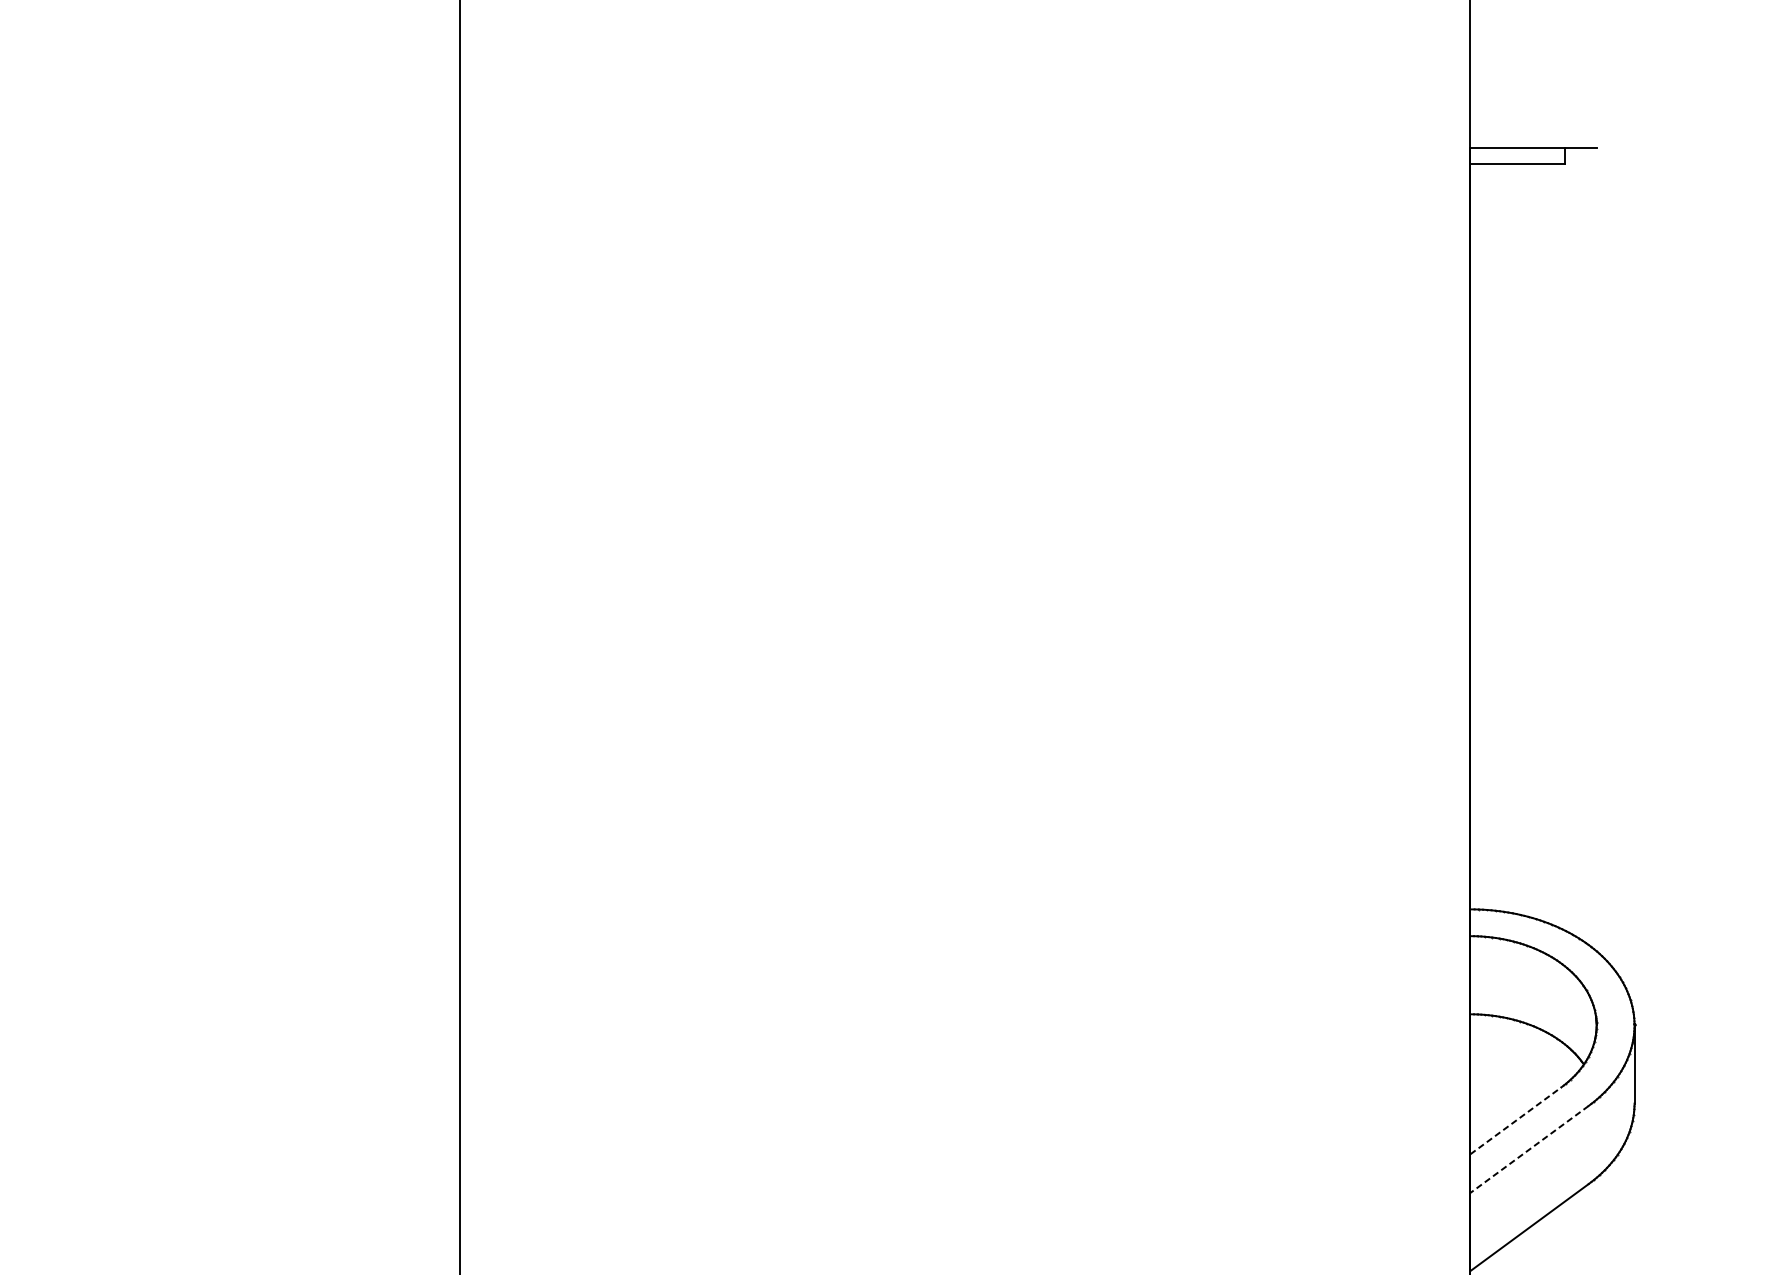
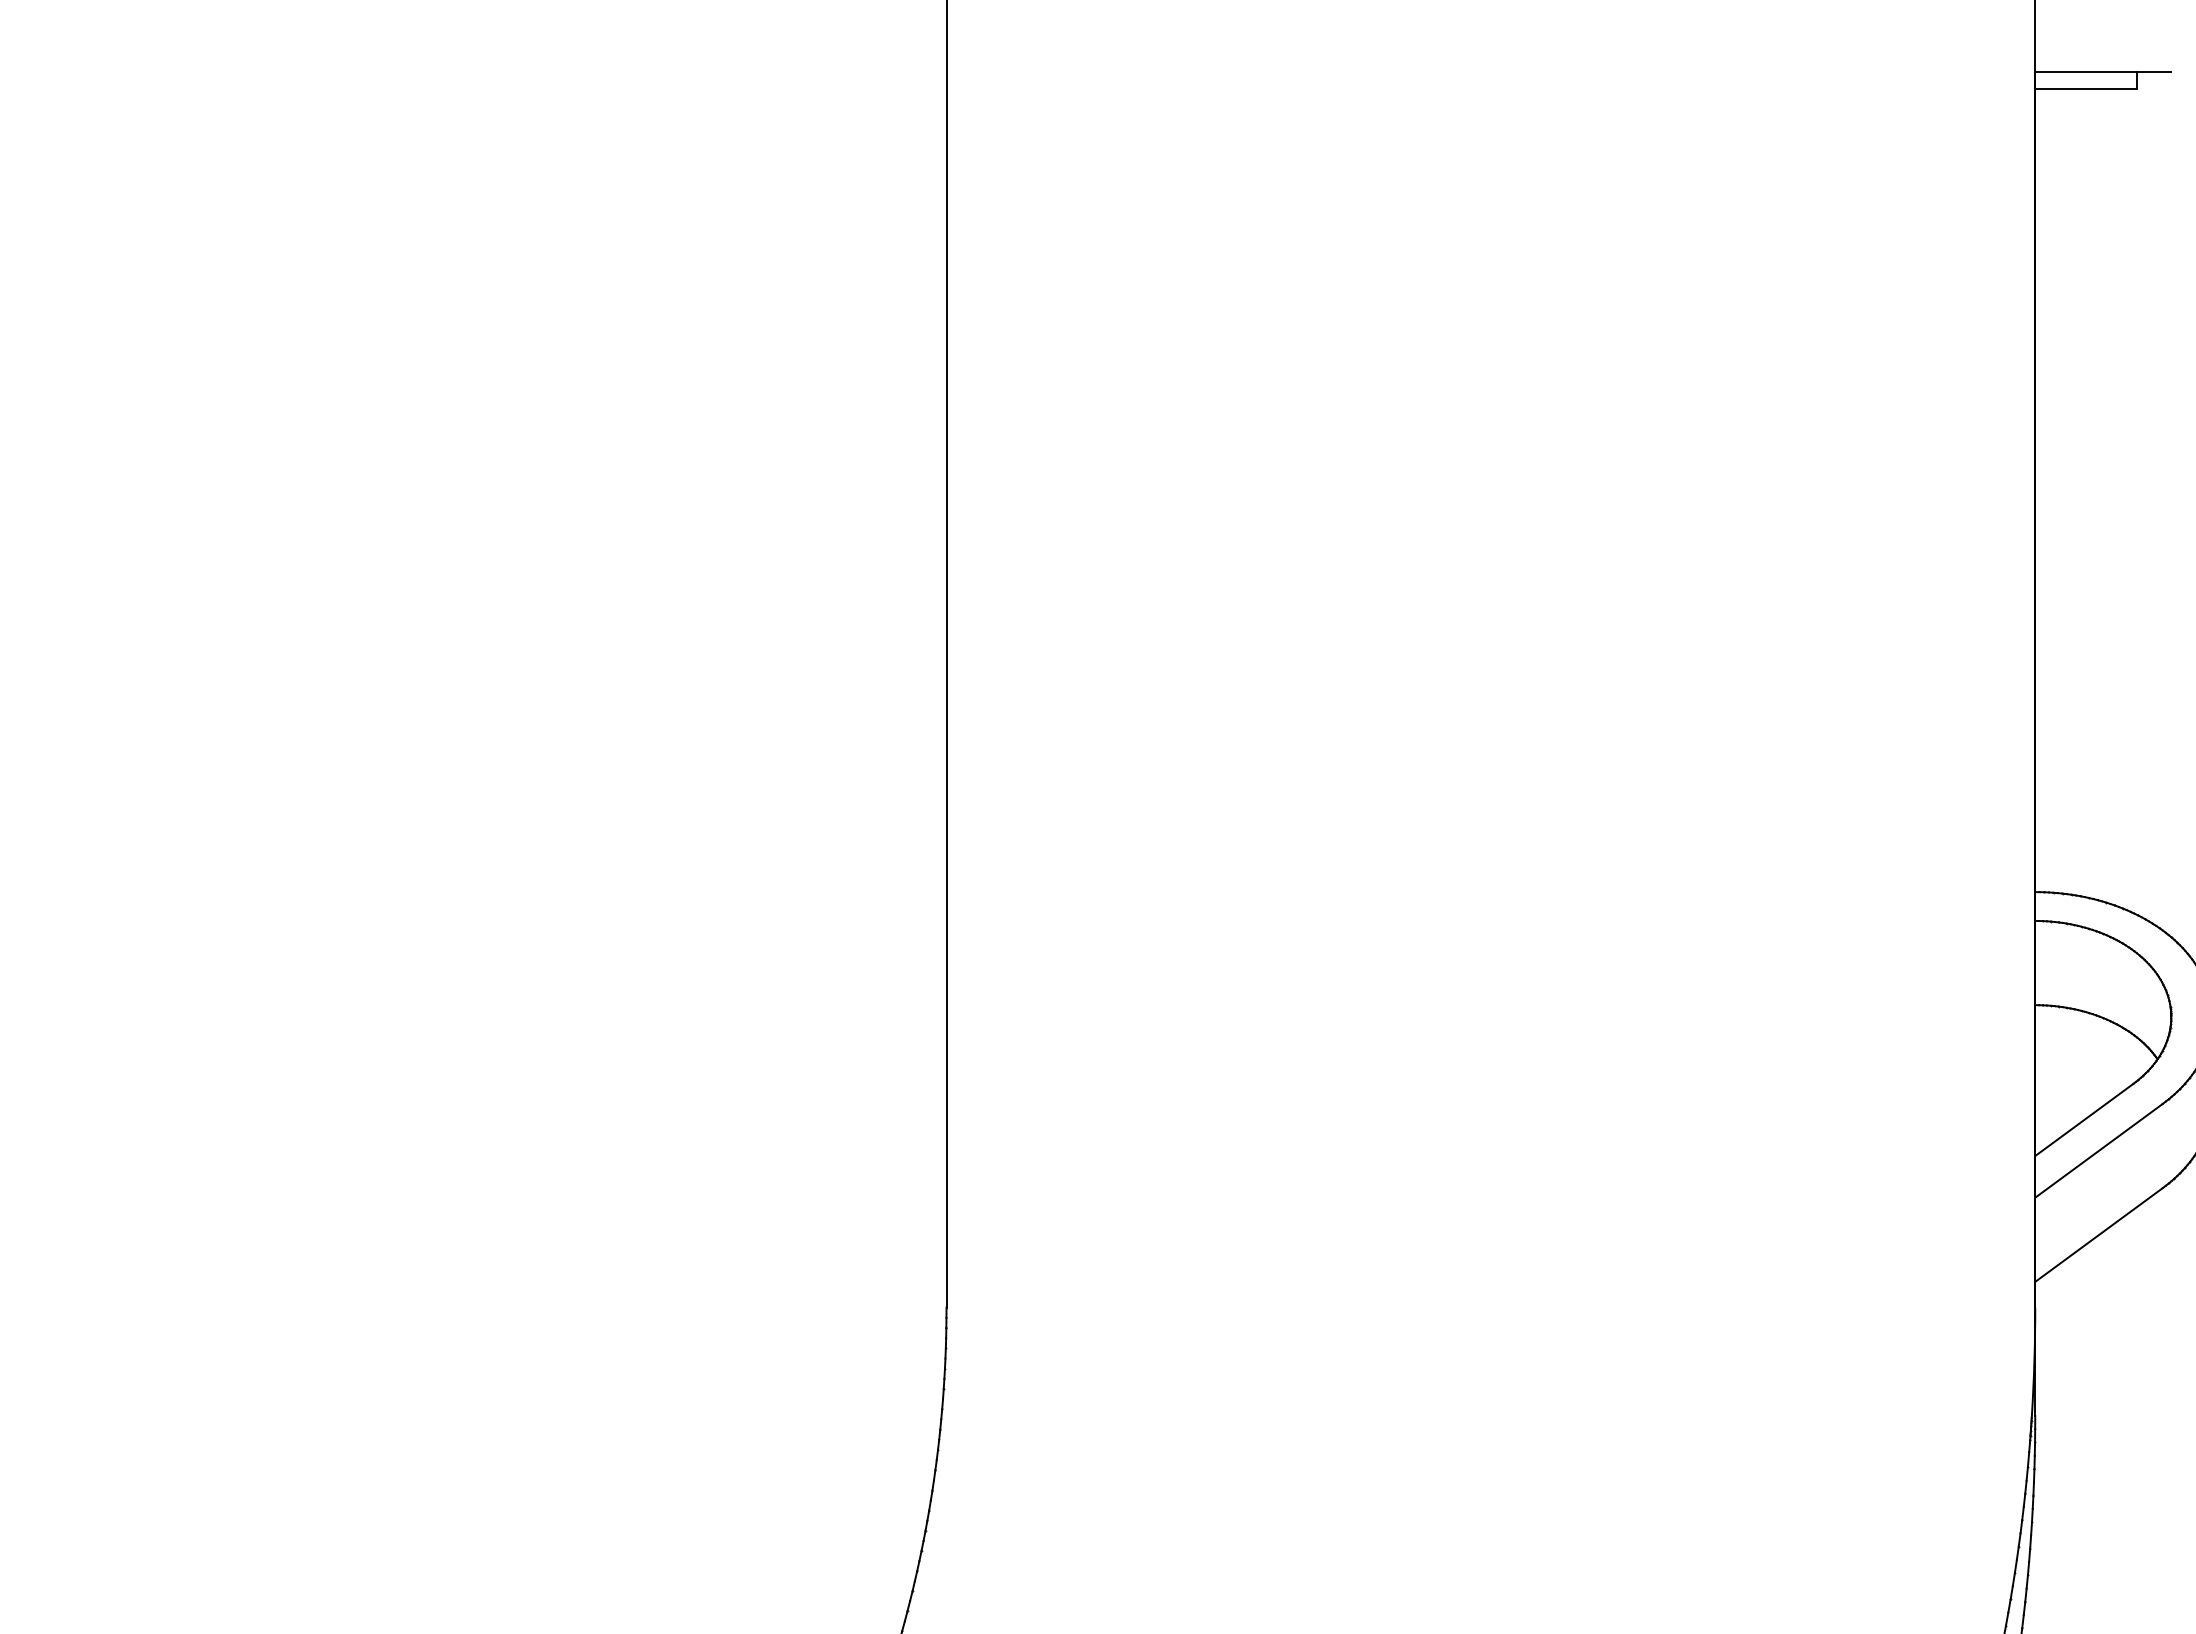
line: (1516, 1120) -> (2084, 1119), dashed -> solid
line: (1529, 1150) -> (2098, 1151), dashed -> solid

